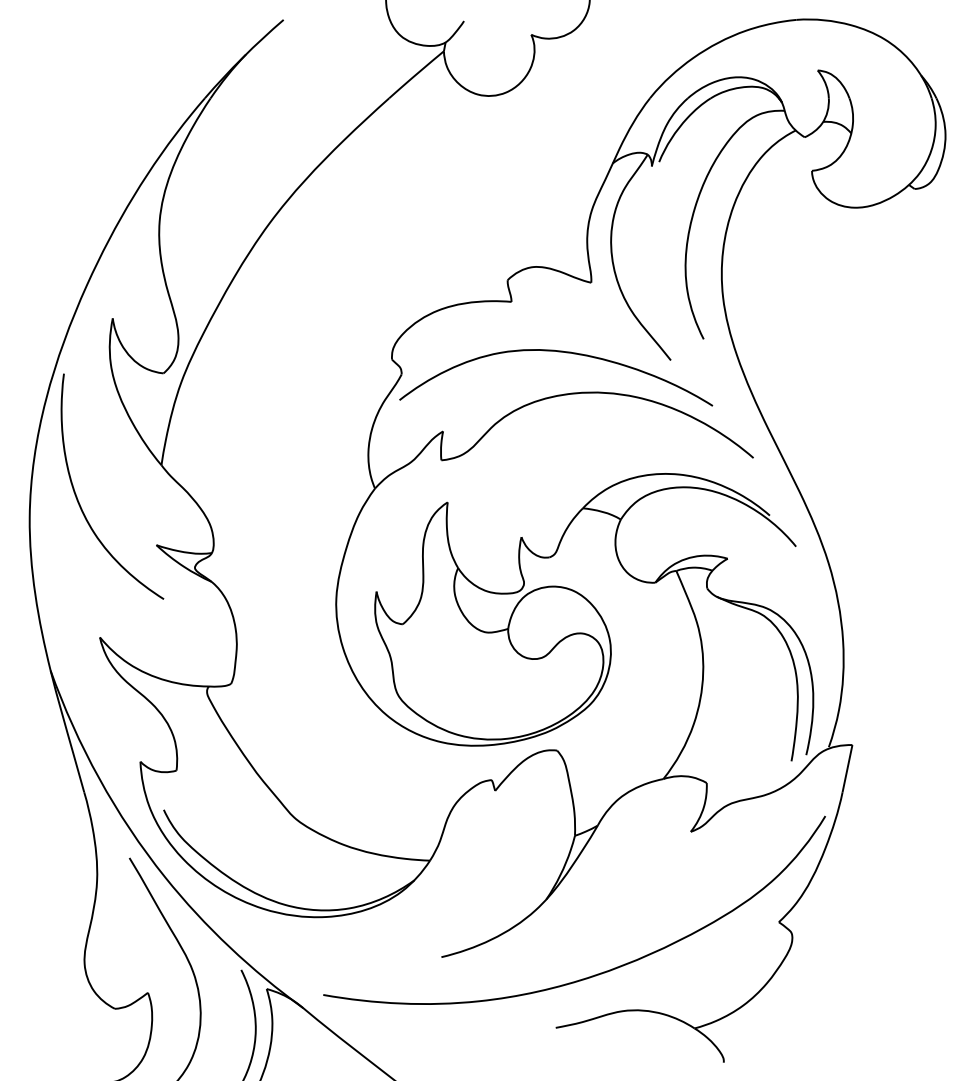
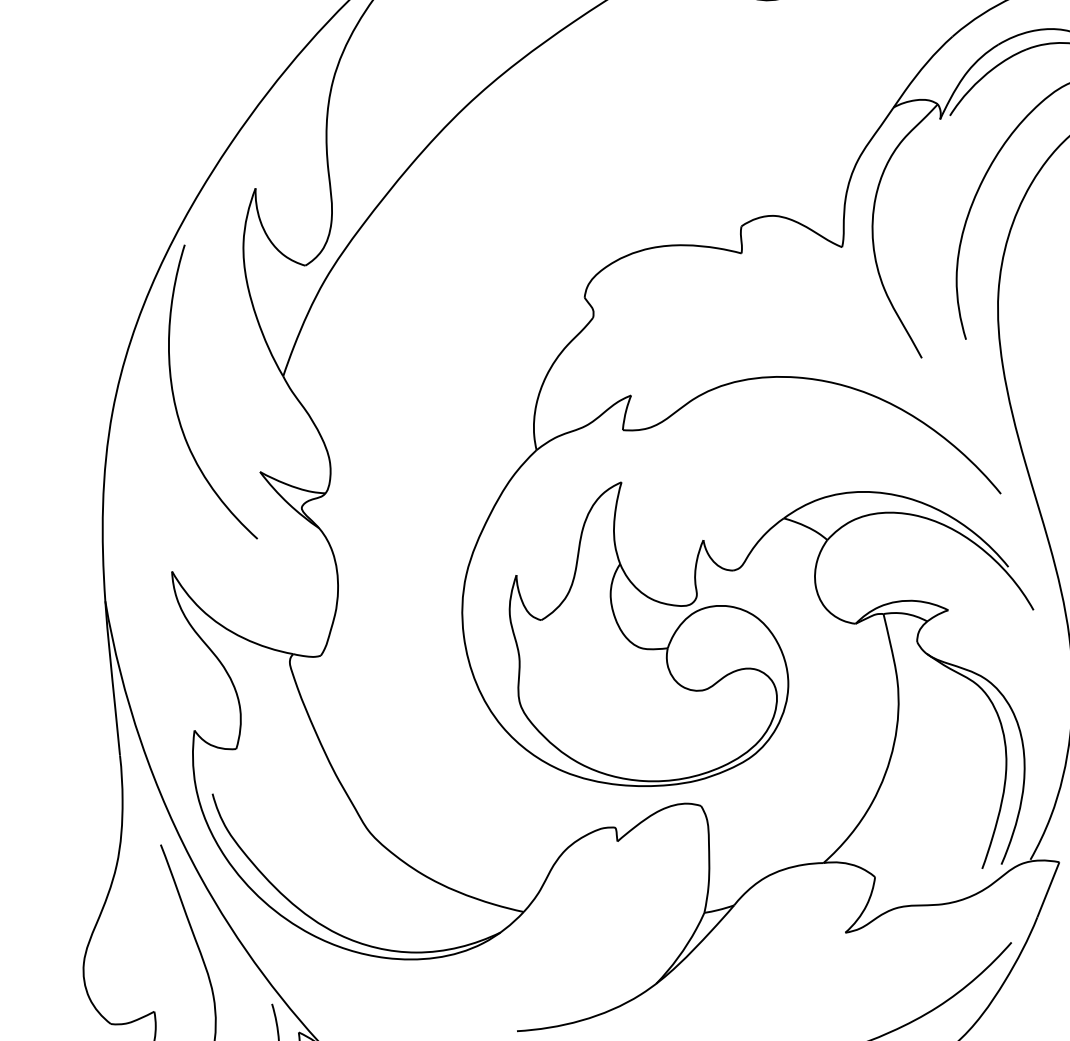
curve: (558, 352) -> (787, 324), removed

